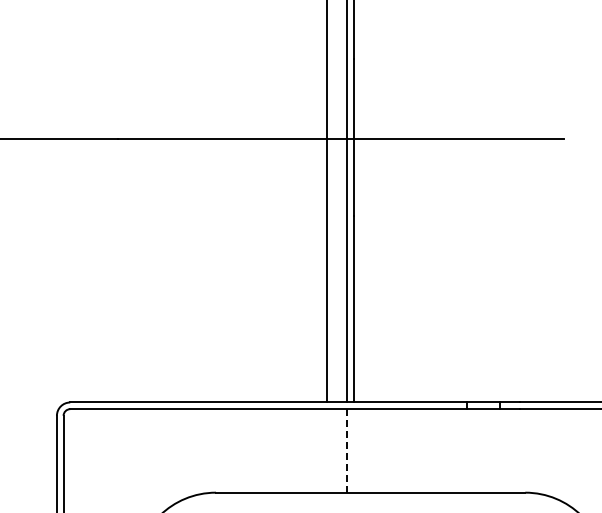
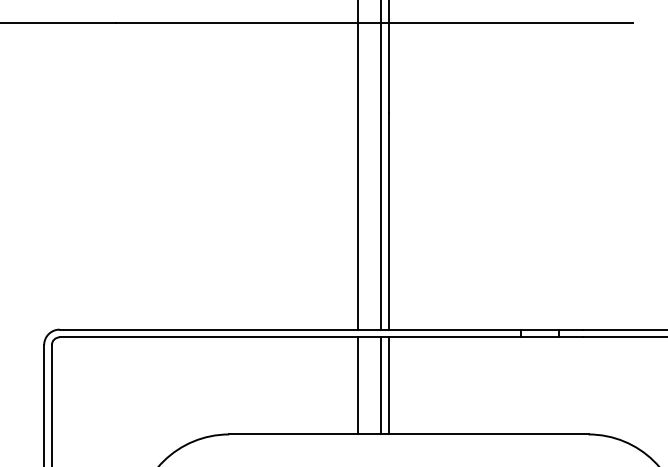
line: (326, 450) -> (357, 385), added
line: (346, 450) -> (380, 385), dashed -> solid
line: (353, 450) -> (388, 385), added

